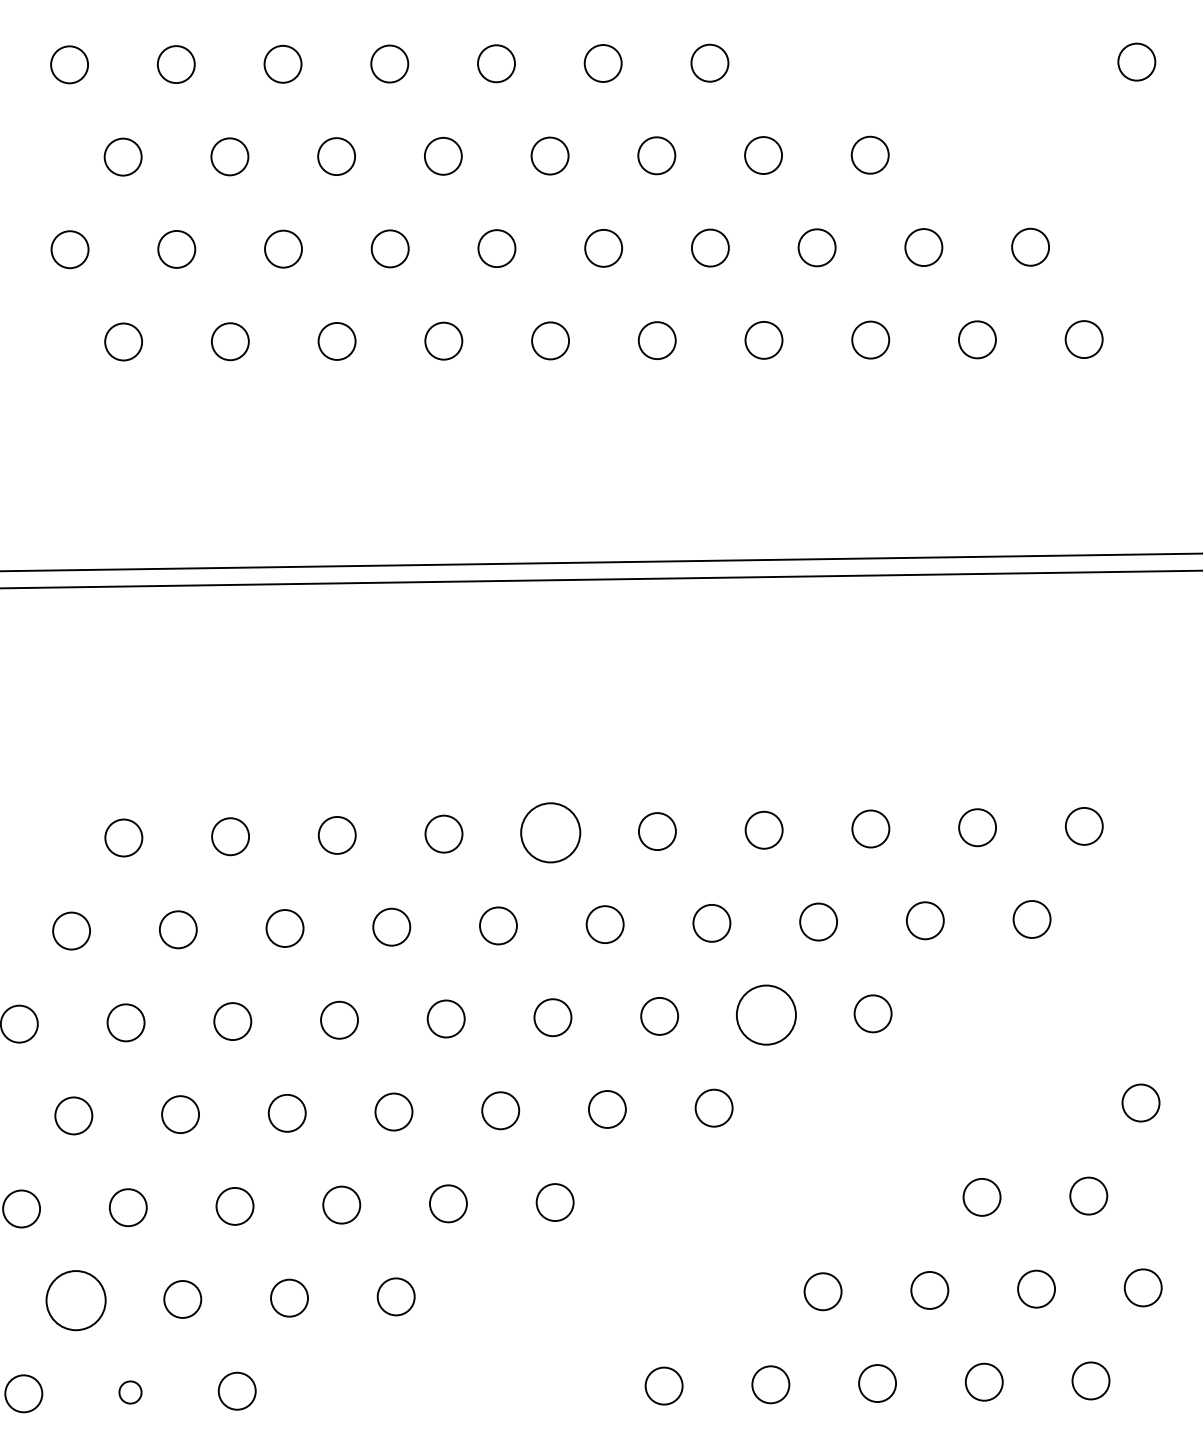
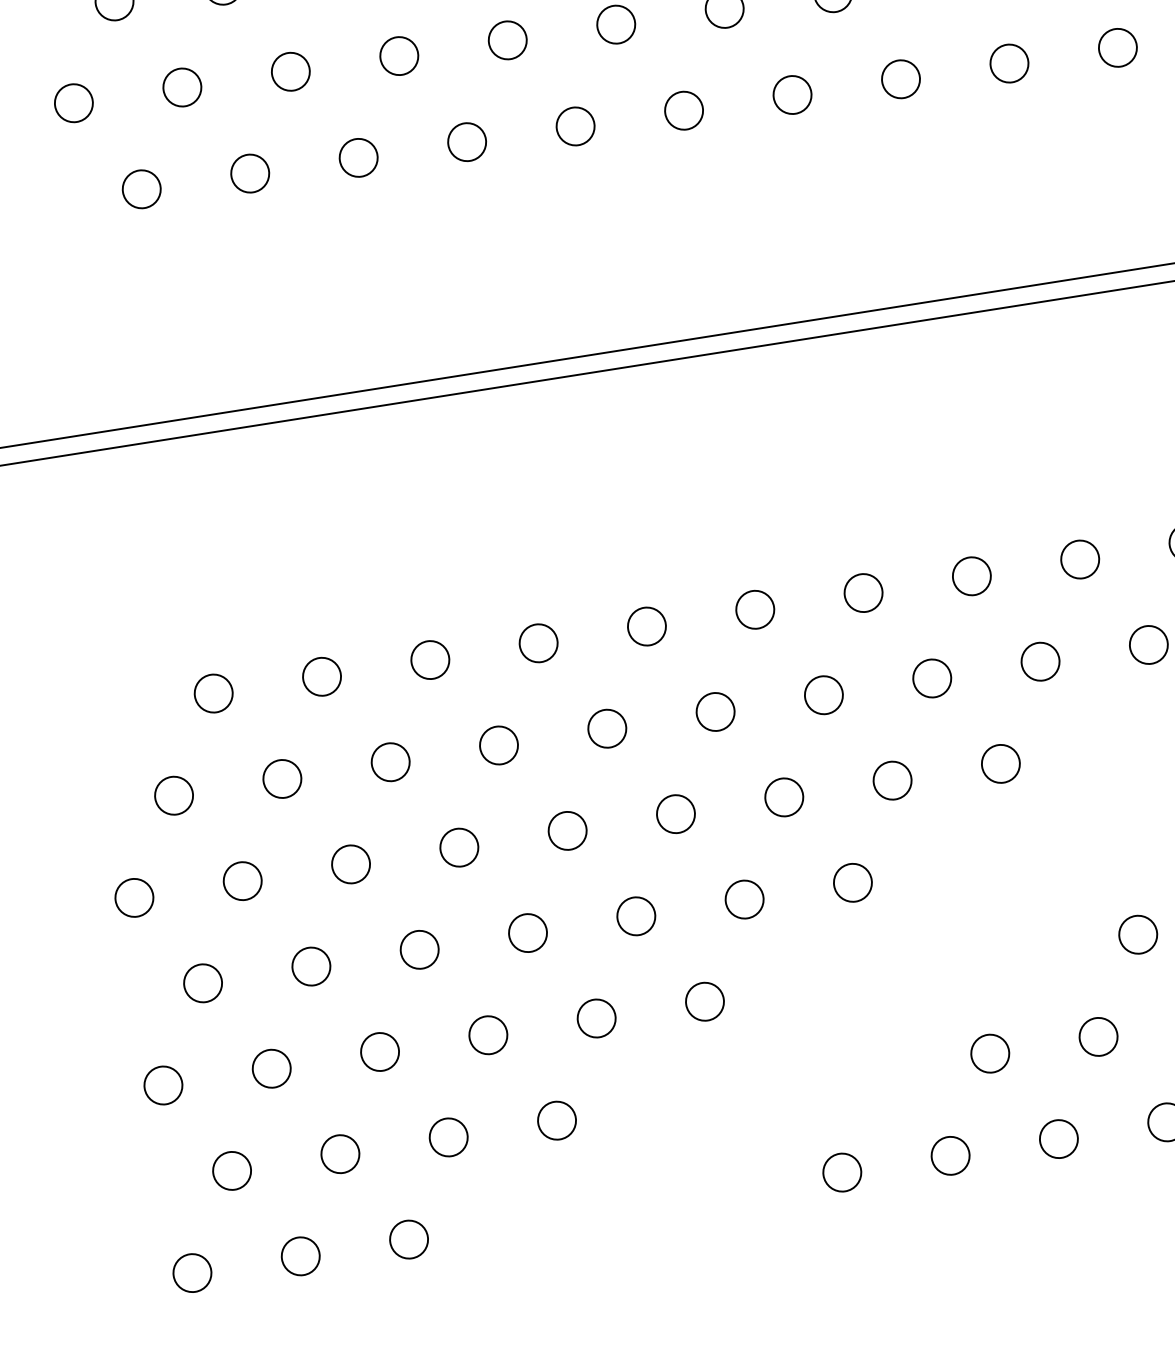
circle: (550, 832) -> (646, 626), size x0.62
circle: (765, 1014) -> (891, 780), size x0.62
circle: (75, 1300) -> (231, 1170), size x0.62
circle: (130, 1392) -> (300, 1256), size x1.67

